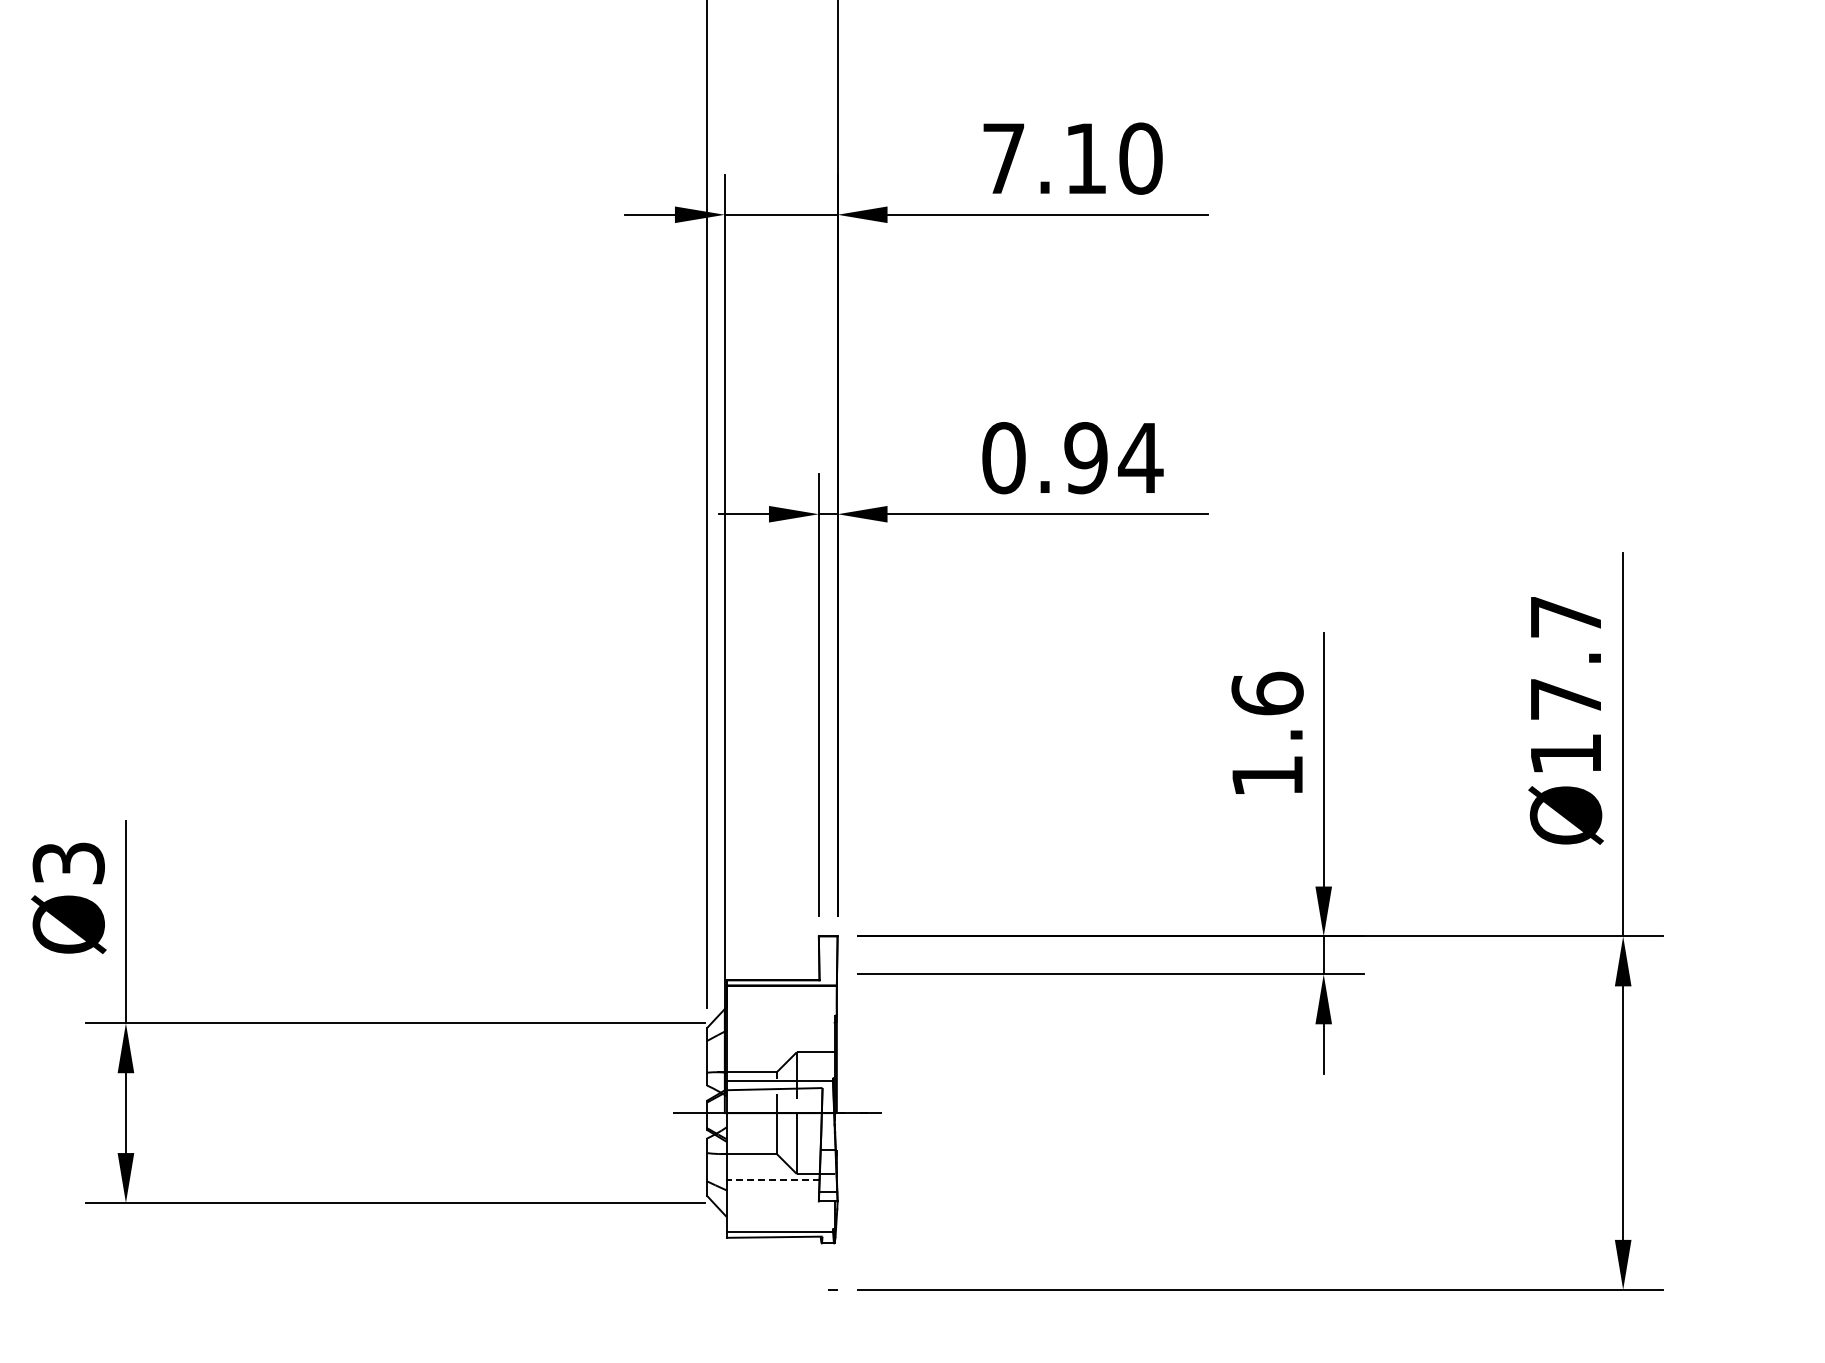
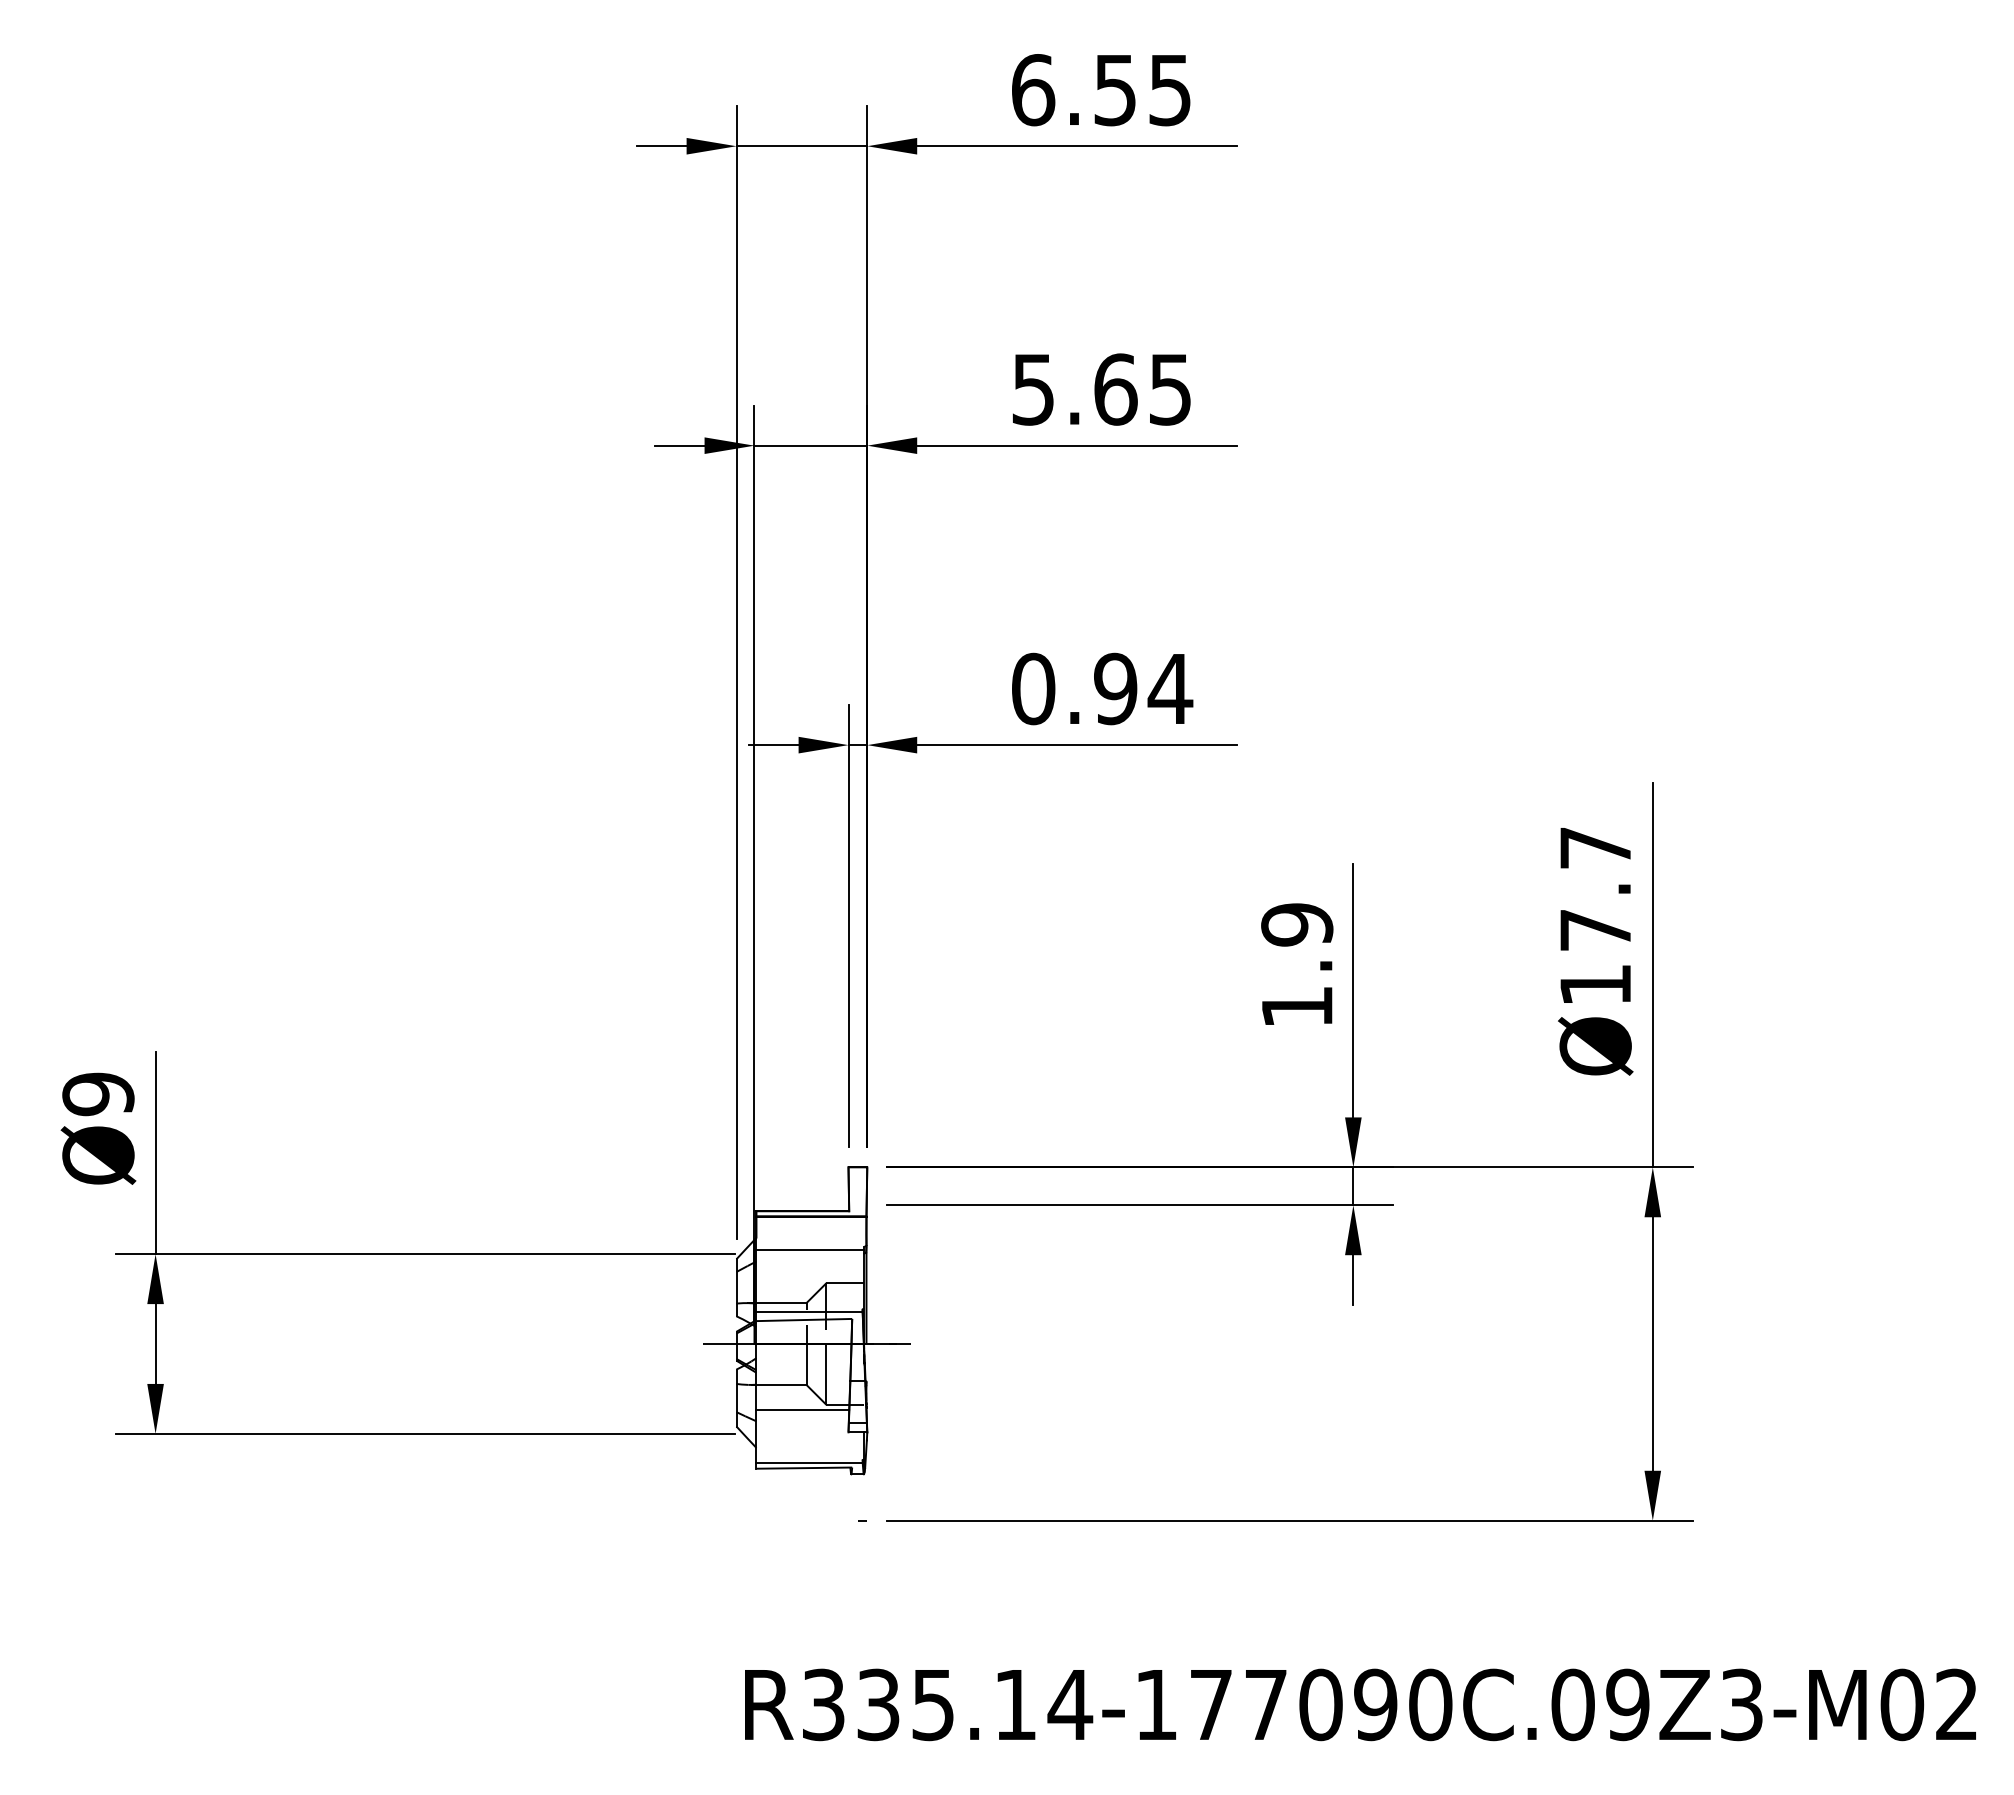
text: (1072, 158) -> (1102, 389), 7.10 -> 5.65
text: (1267, 693) -> (1297, 924), 1.6 -> 1.9
text: (68, 863) -> (98, 1094), Ø3 -> Ø9
line: (780, 1019) -> (810, 1250), added
line: (772, 1179) -> (802, 1410), dashed -> solid

